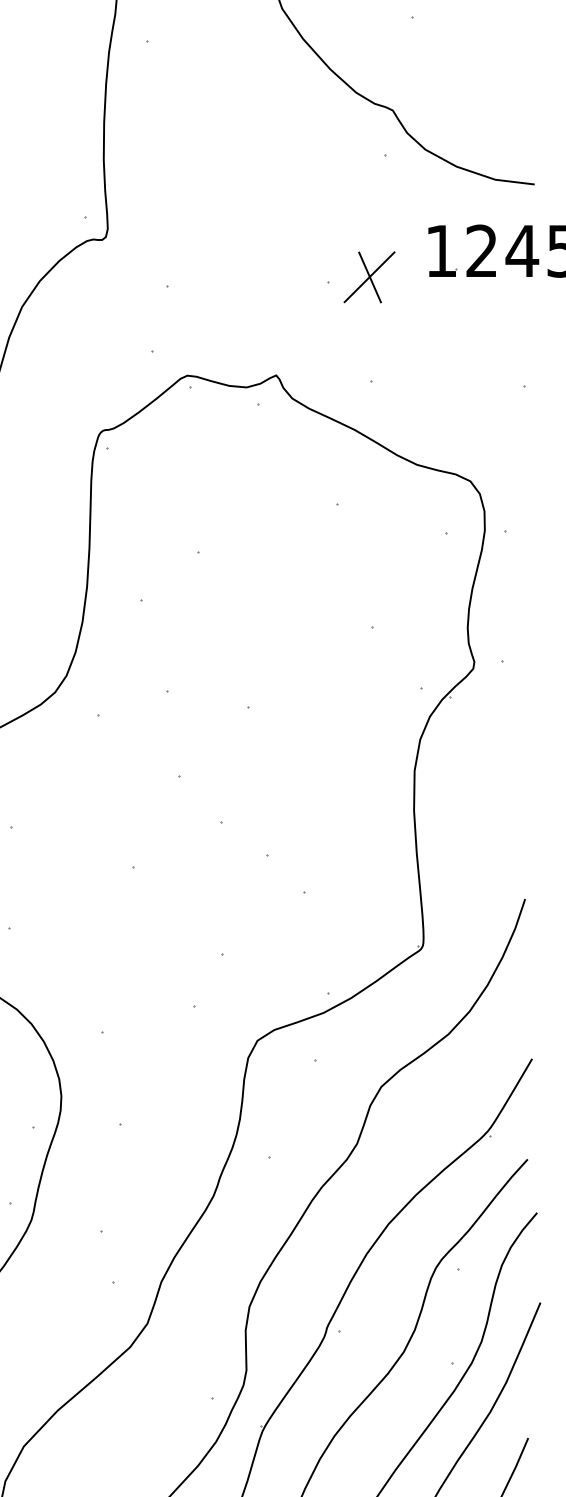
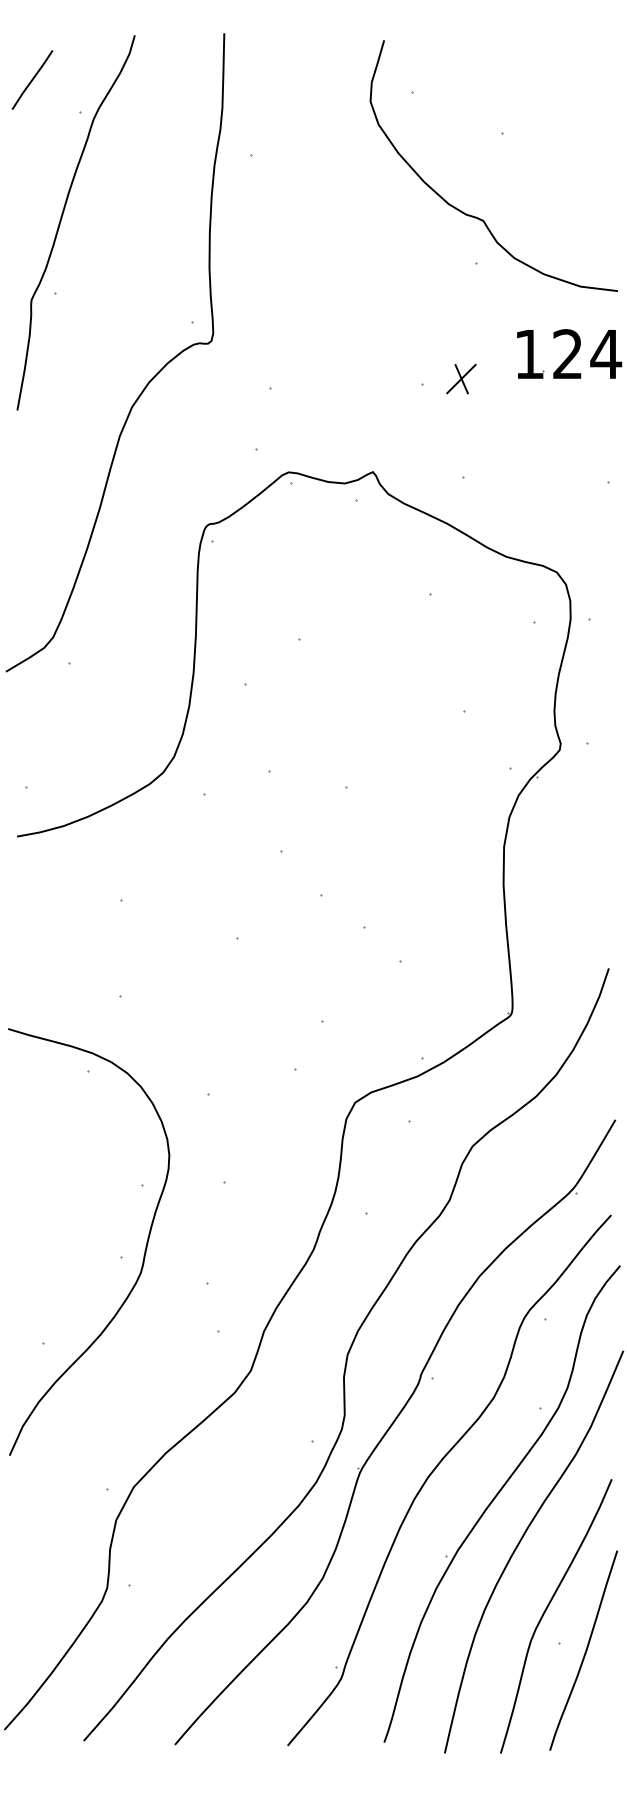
part: (369, 276) -> (461, 378), size x0.6

